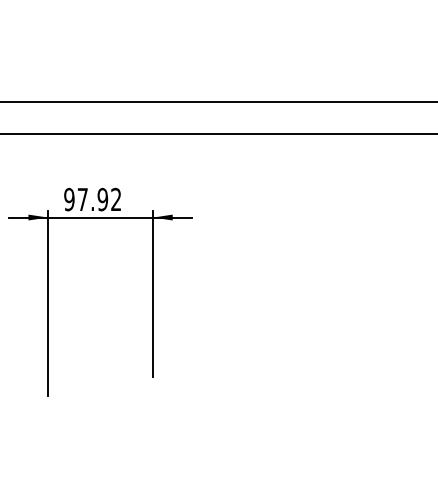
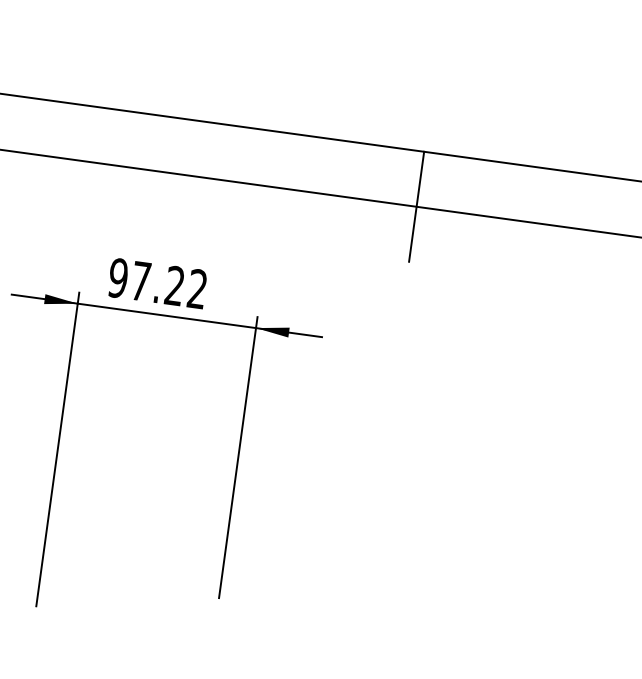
line: (236, 134) -> (416, 206), added
text: (102, 199) -> (174, 285), 97.92 -> 97.22

